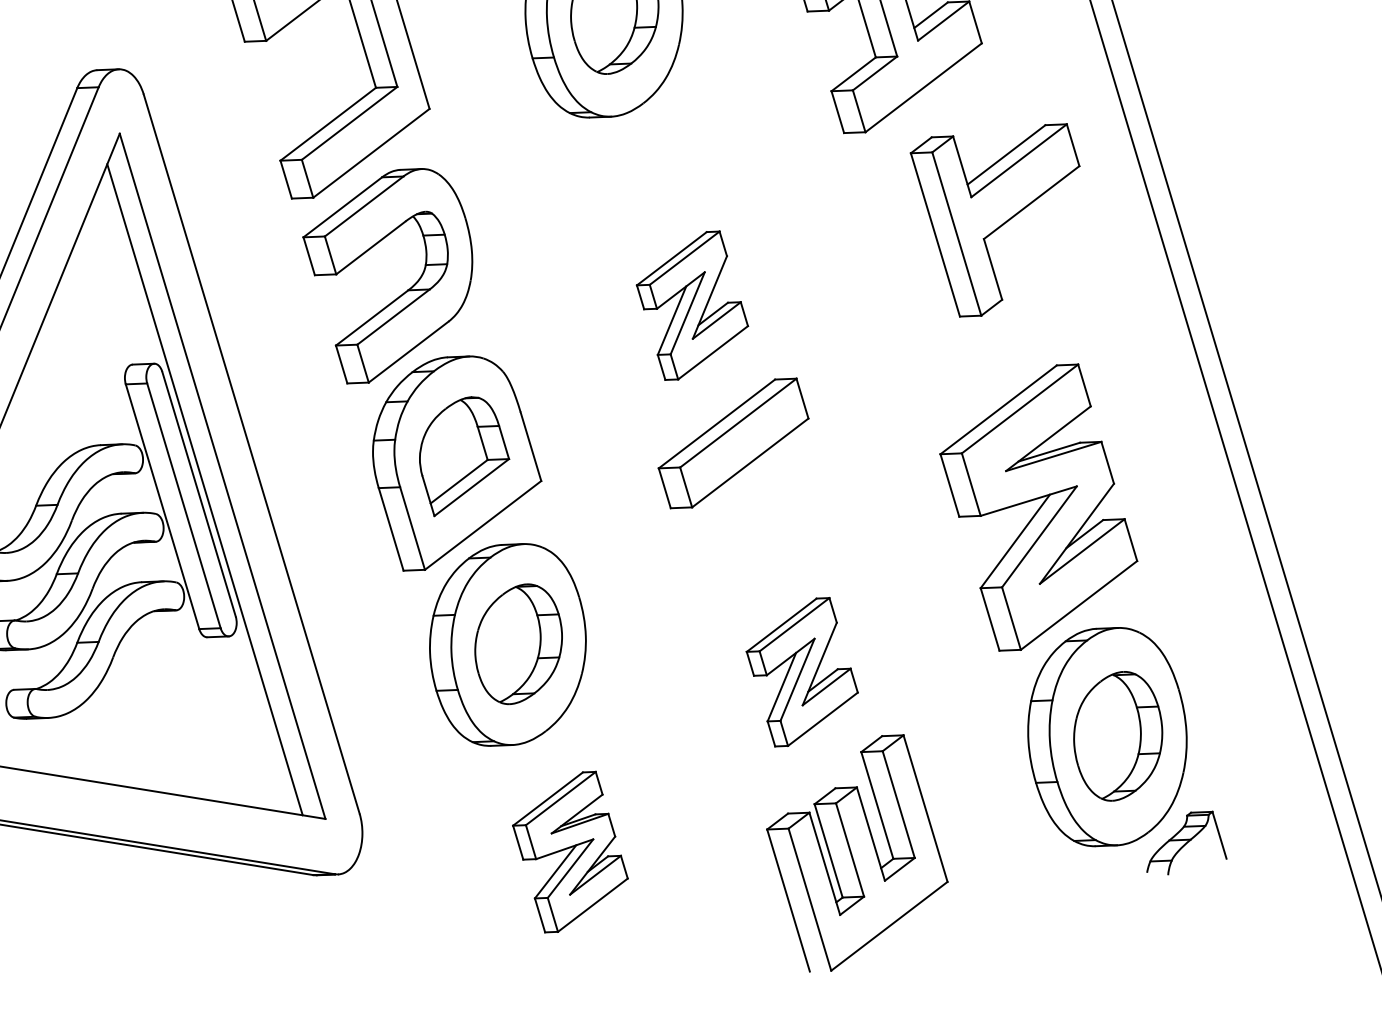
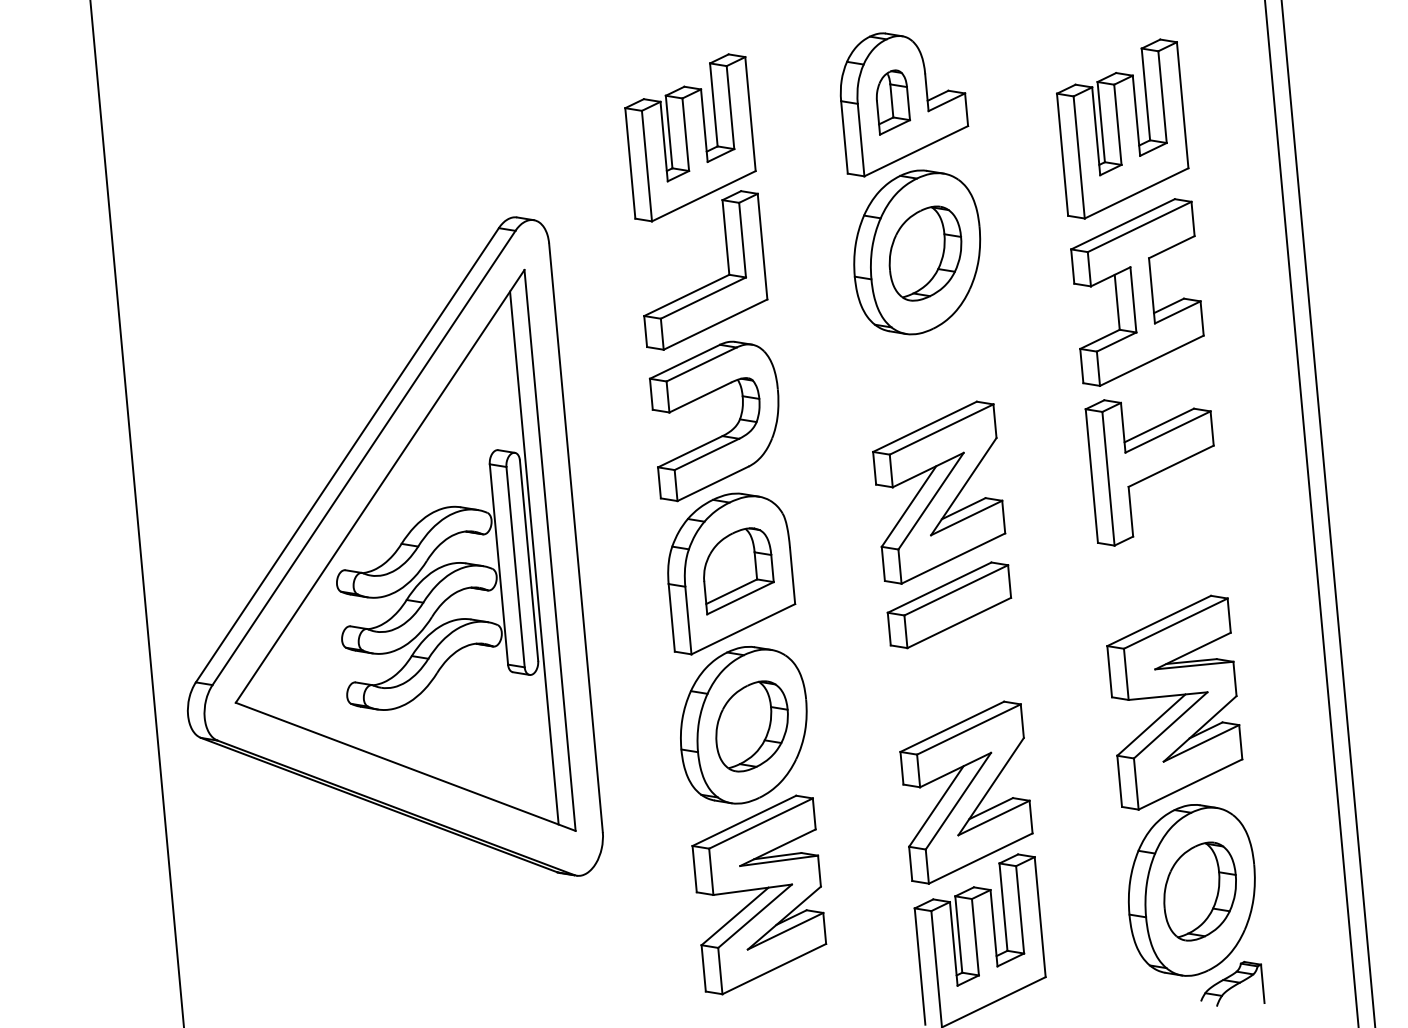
part: (1006, 215) -> (1149, 472), moved
part: (692, 305) -> (939, 492), size x1.67
part: (802, 672) -> (966, 792), size x1.67
part: (570, 851) -> (759, 894), size x1.67

